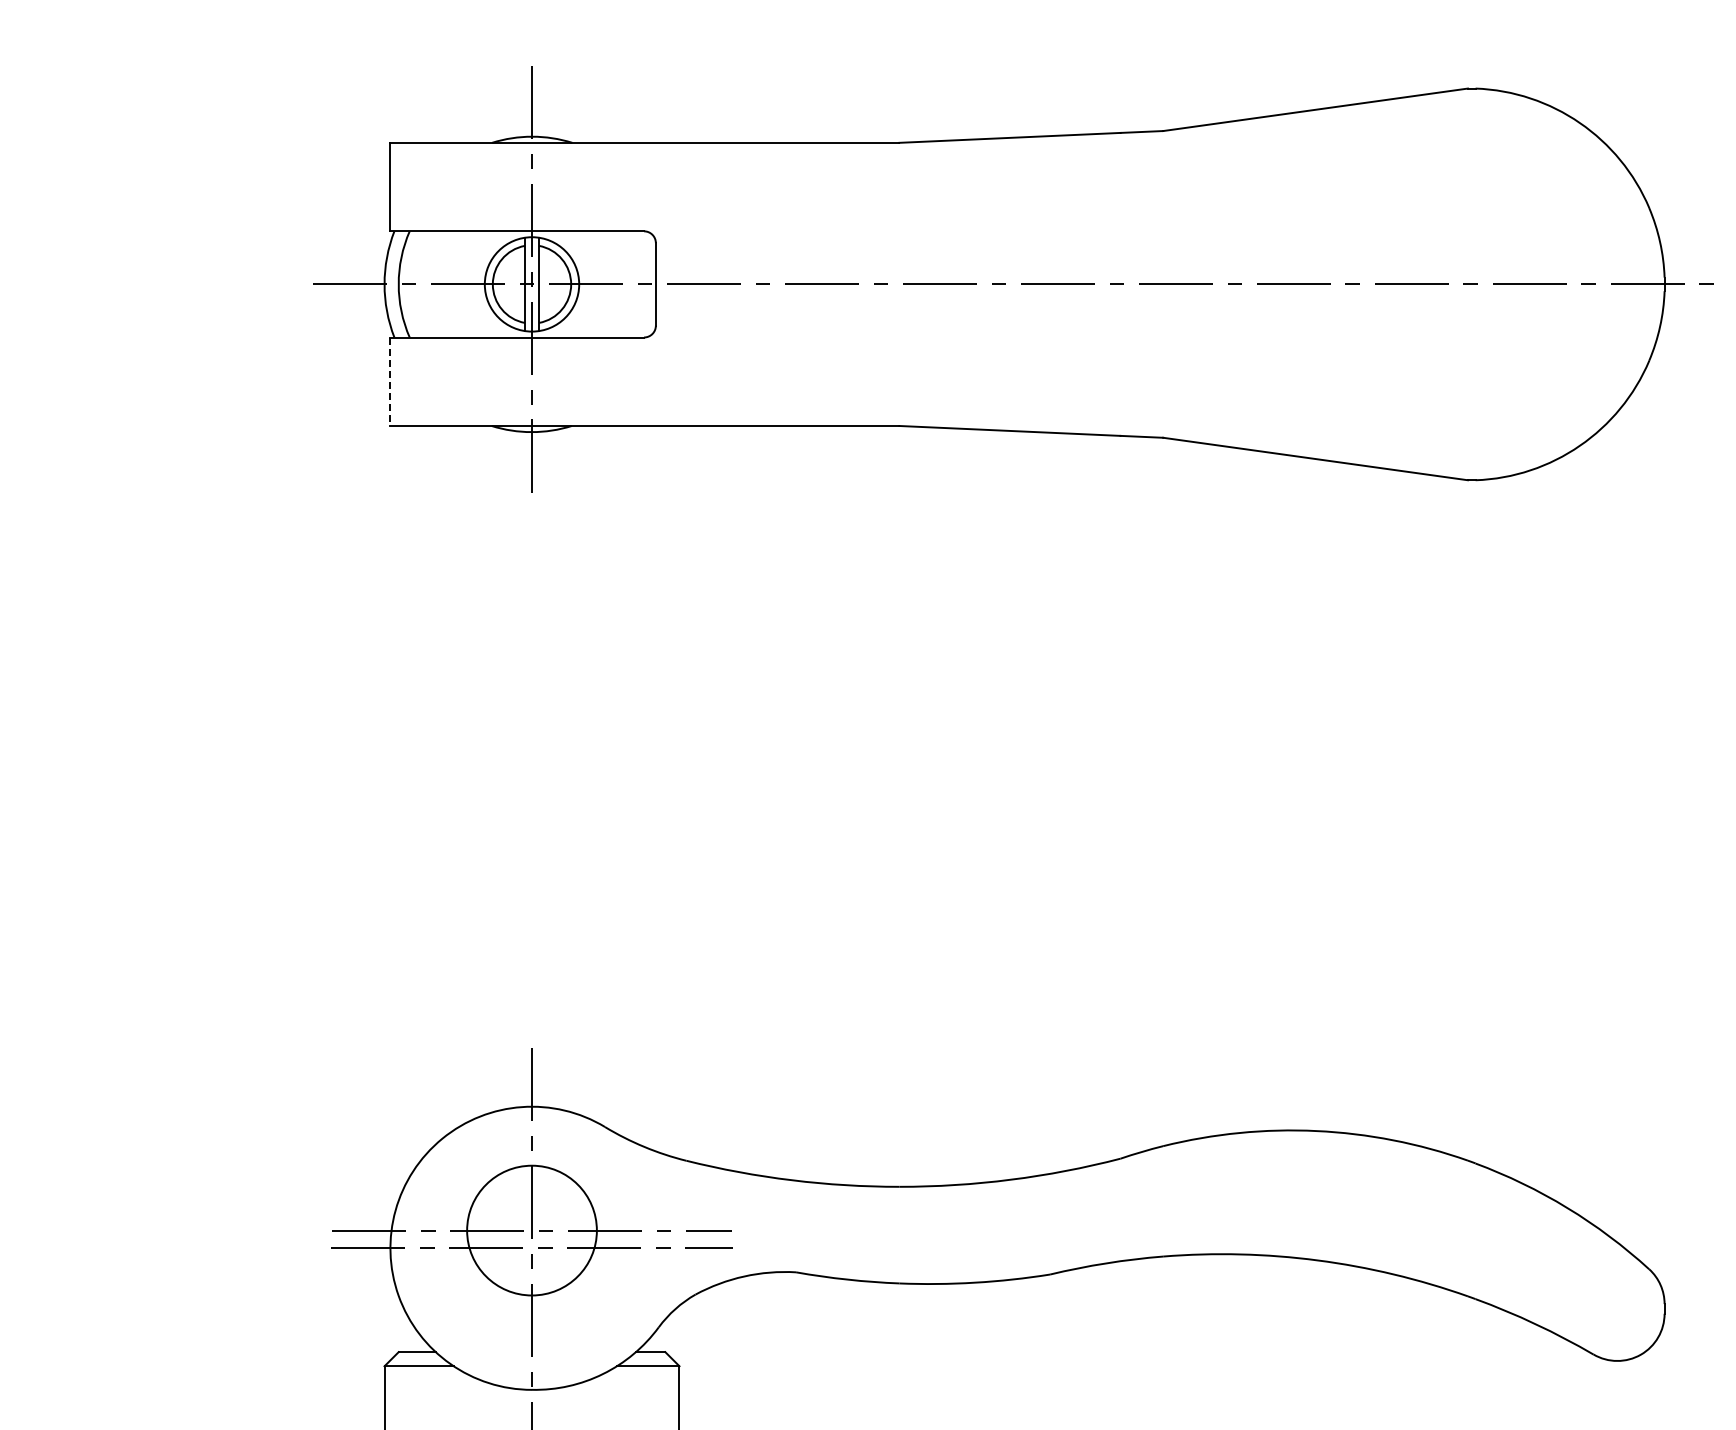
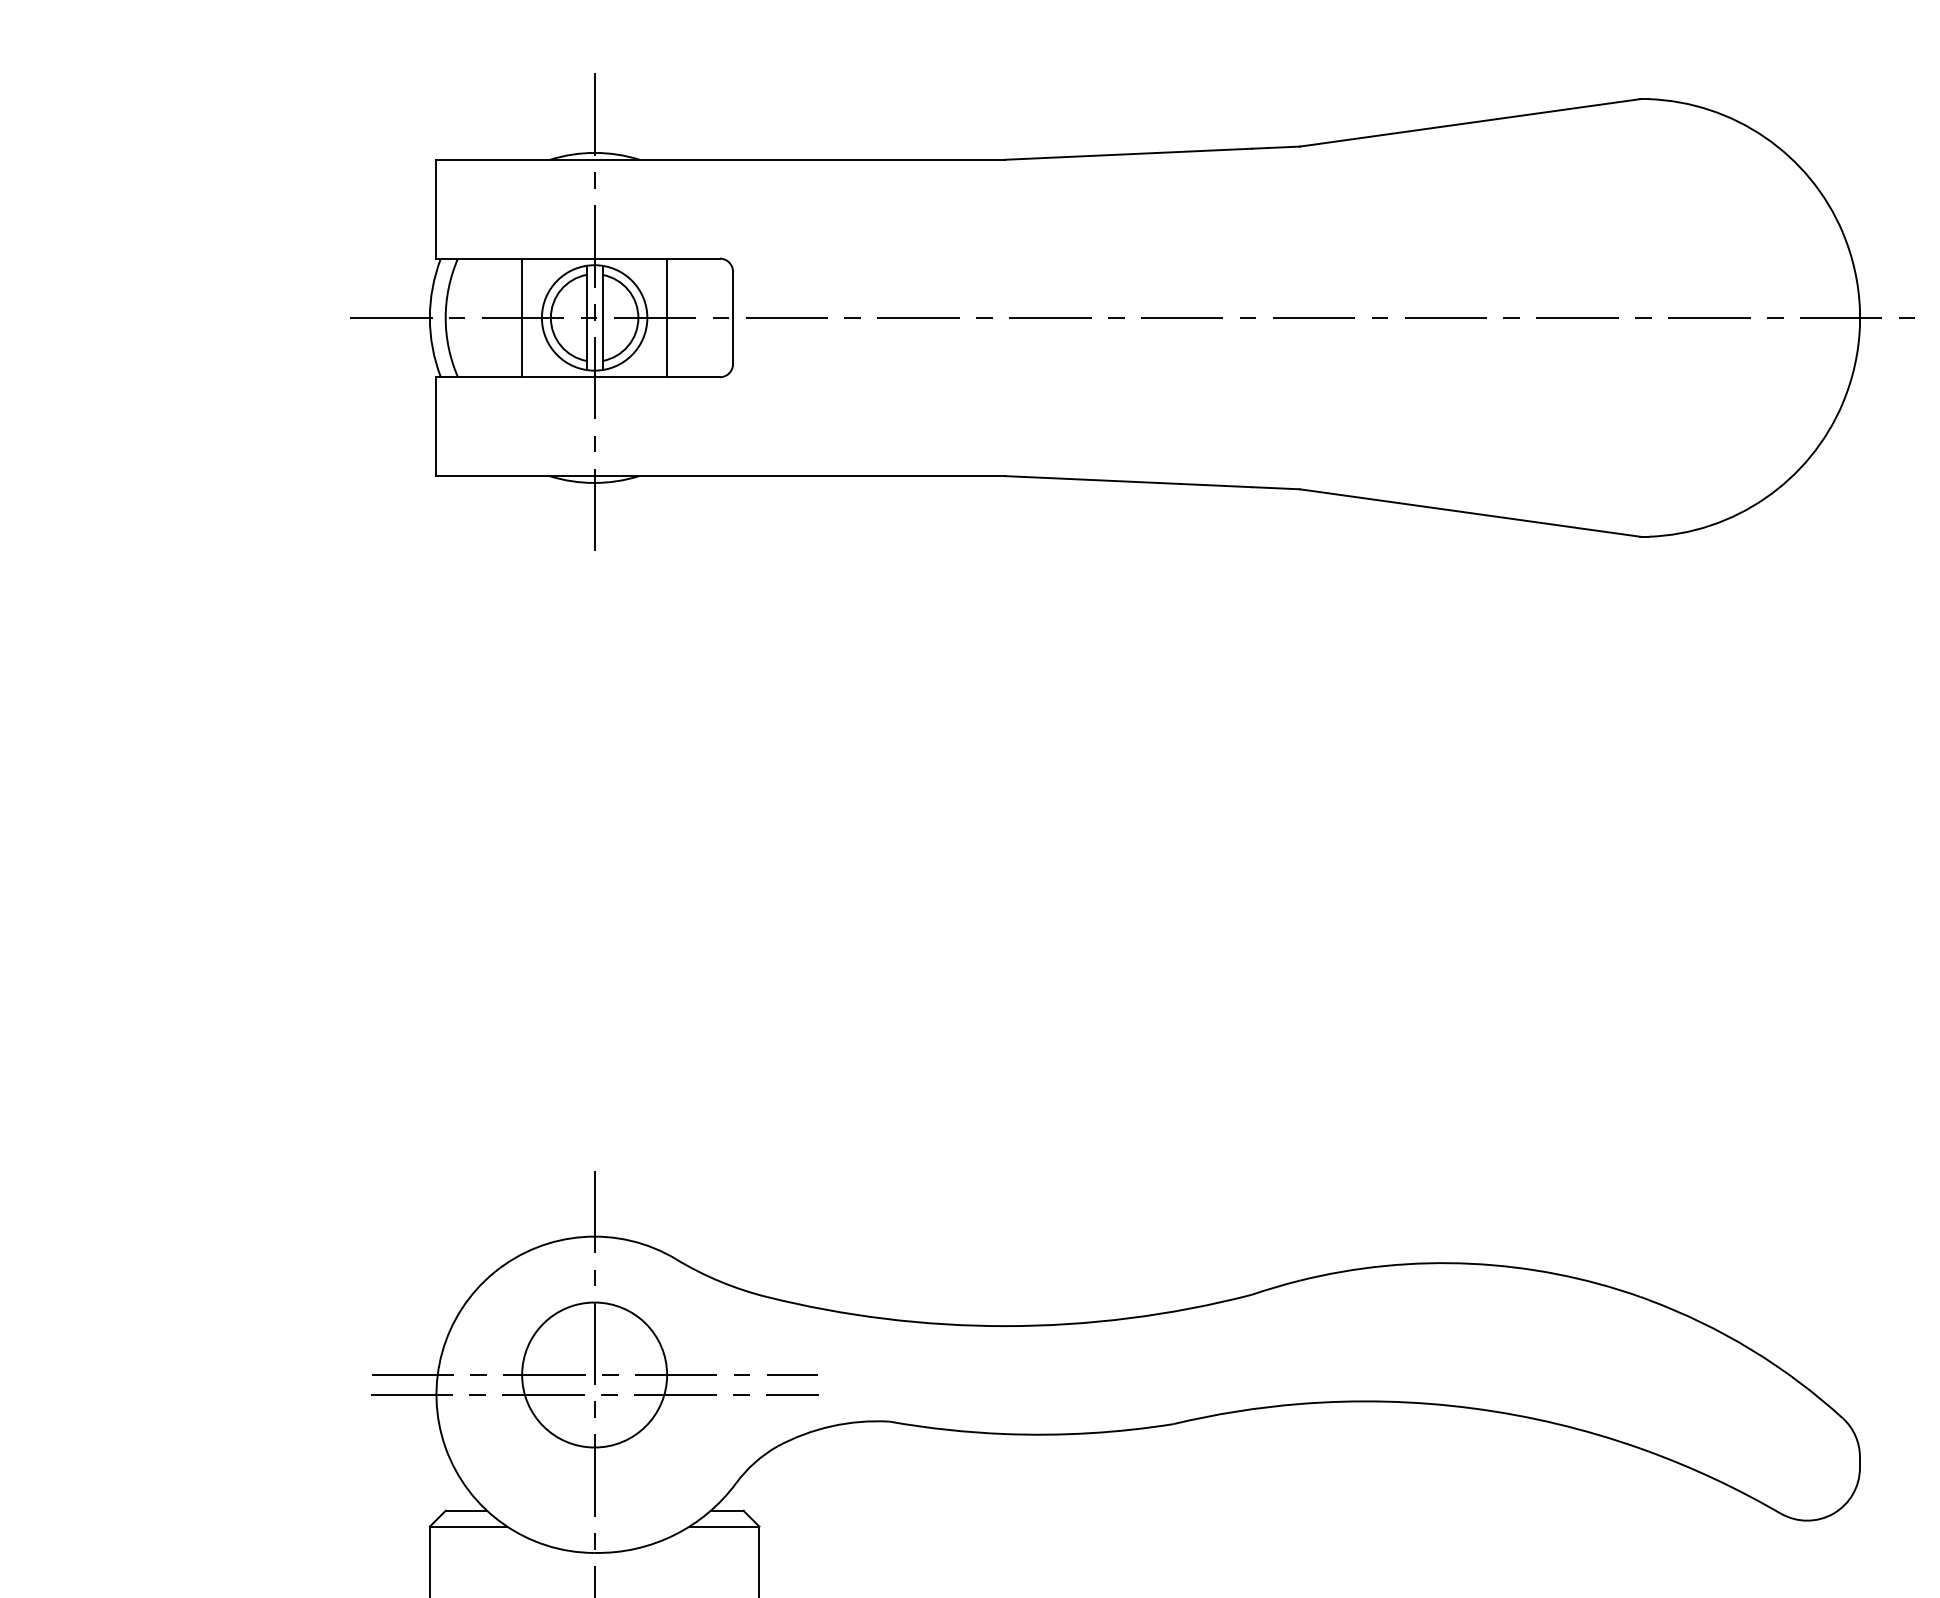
line: (467, 284) -> (522, 318), added
line: (596, 284) -> (666, 318), added
line: (390, 382) -> (436, 427), dashed -> solid

